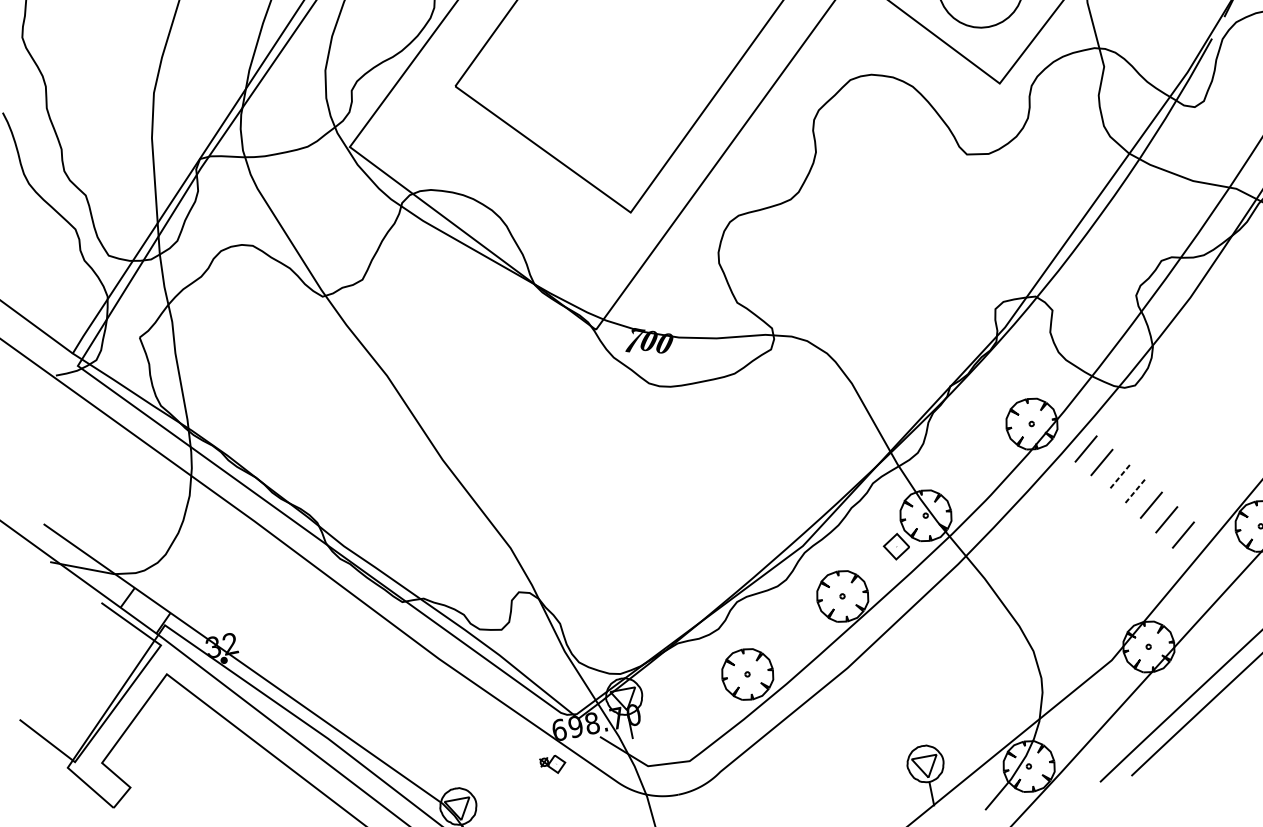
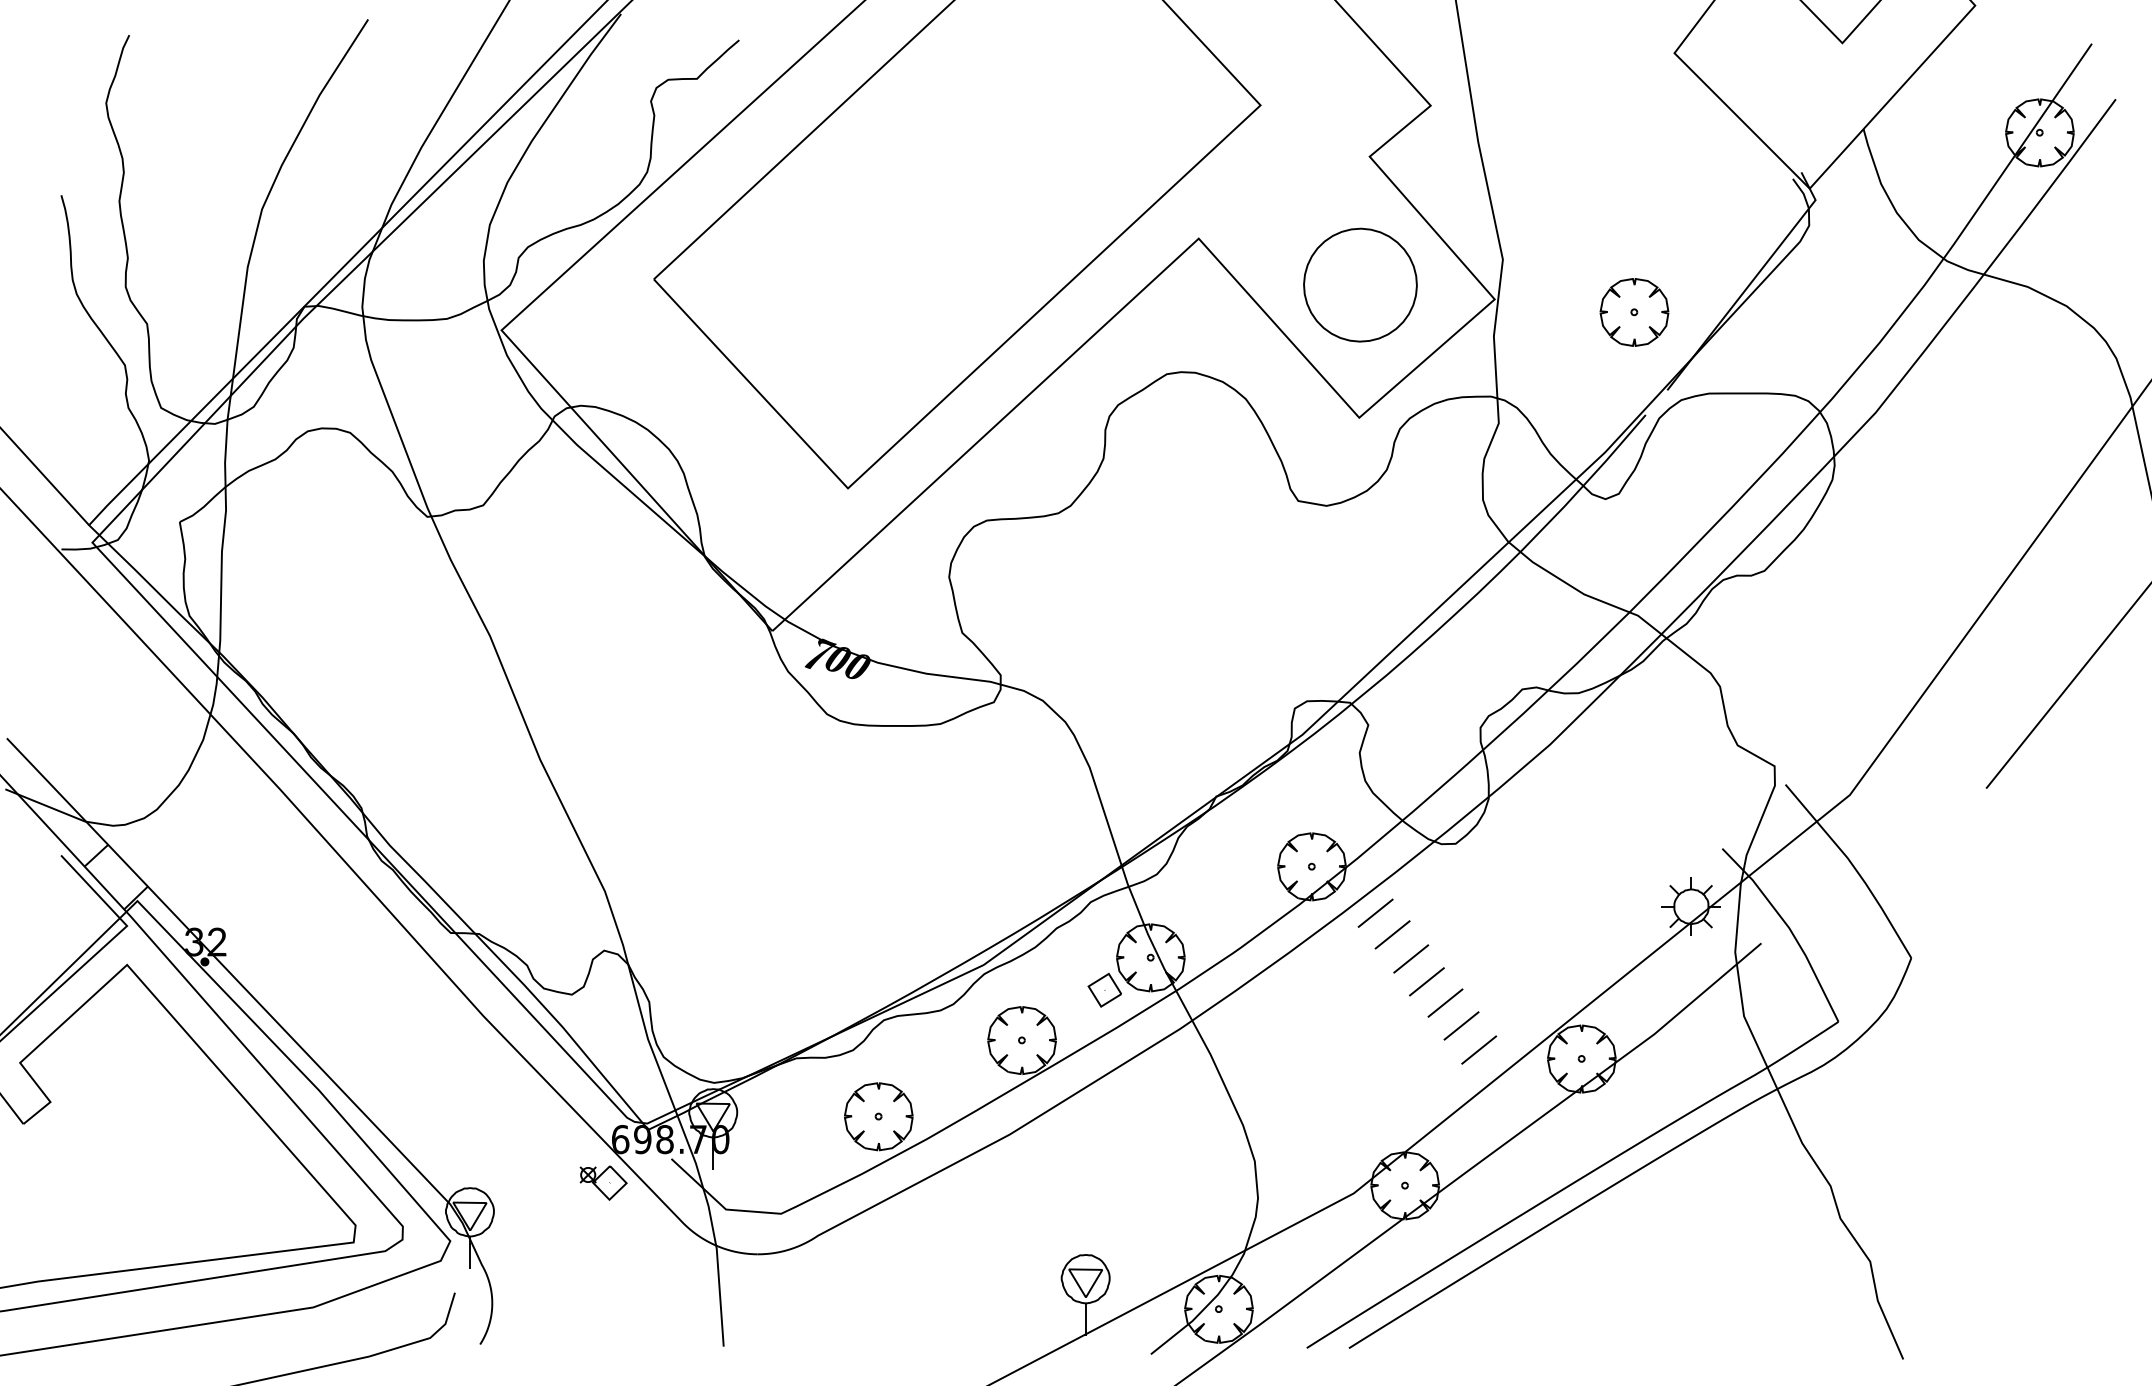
line: (1119, 477) -> (1411, 958), dashed -> solid
line: (1134, 492) -> (1426, 981), dashed -> solid
part: (553, 764) -> (603, 1182), size x1.43

